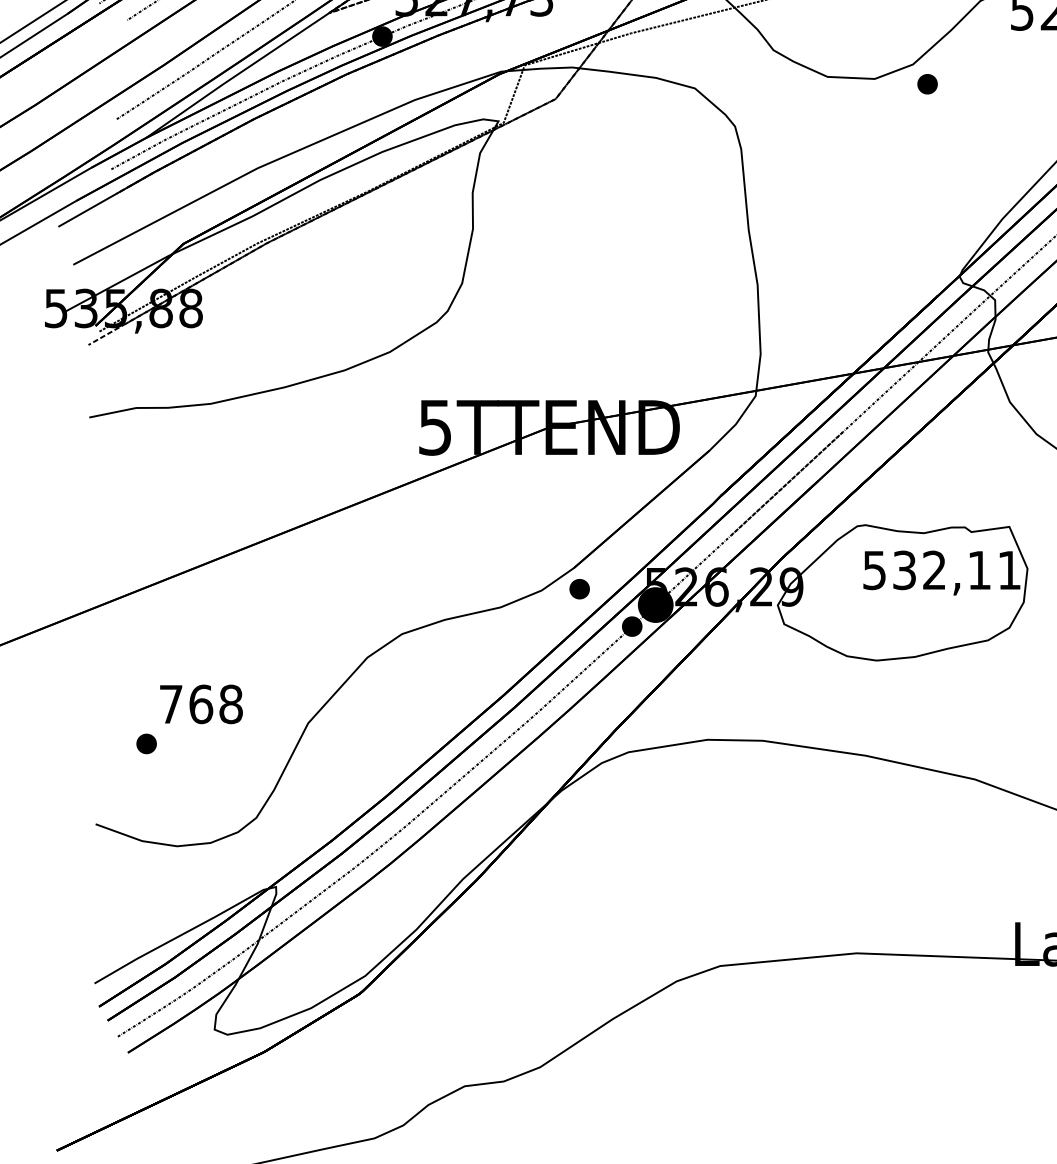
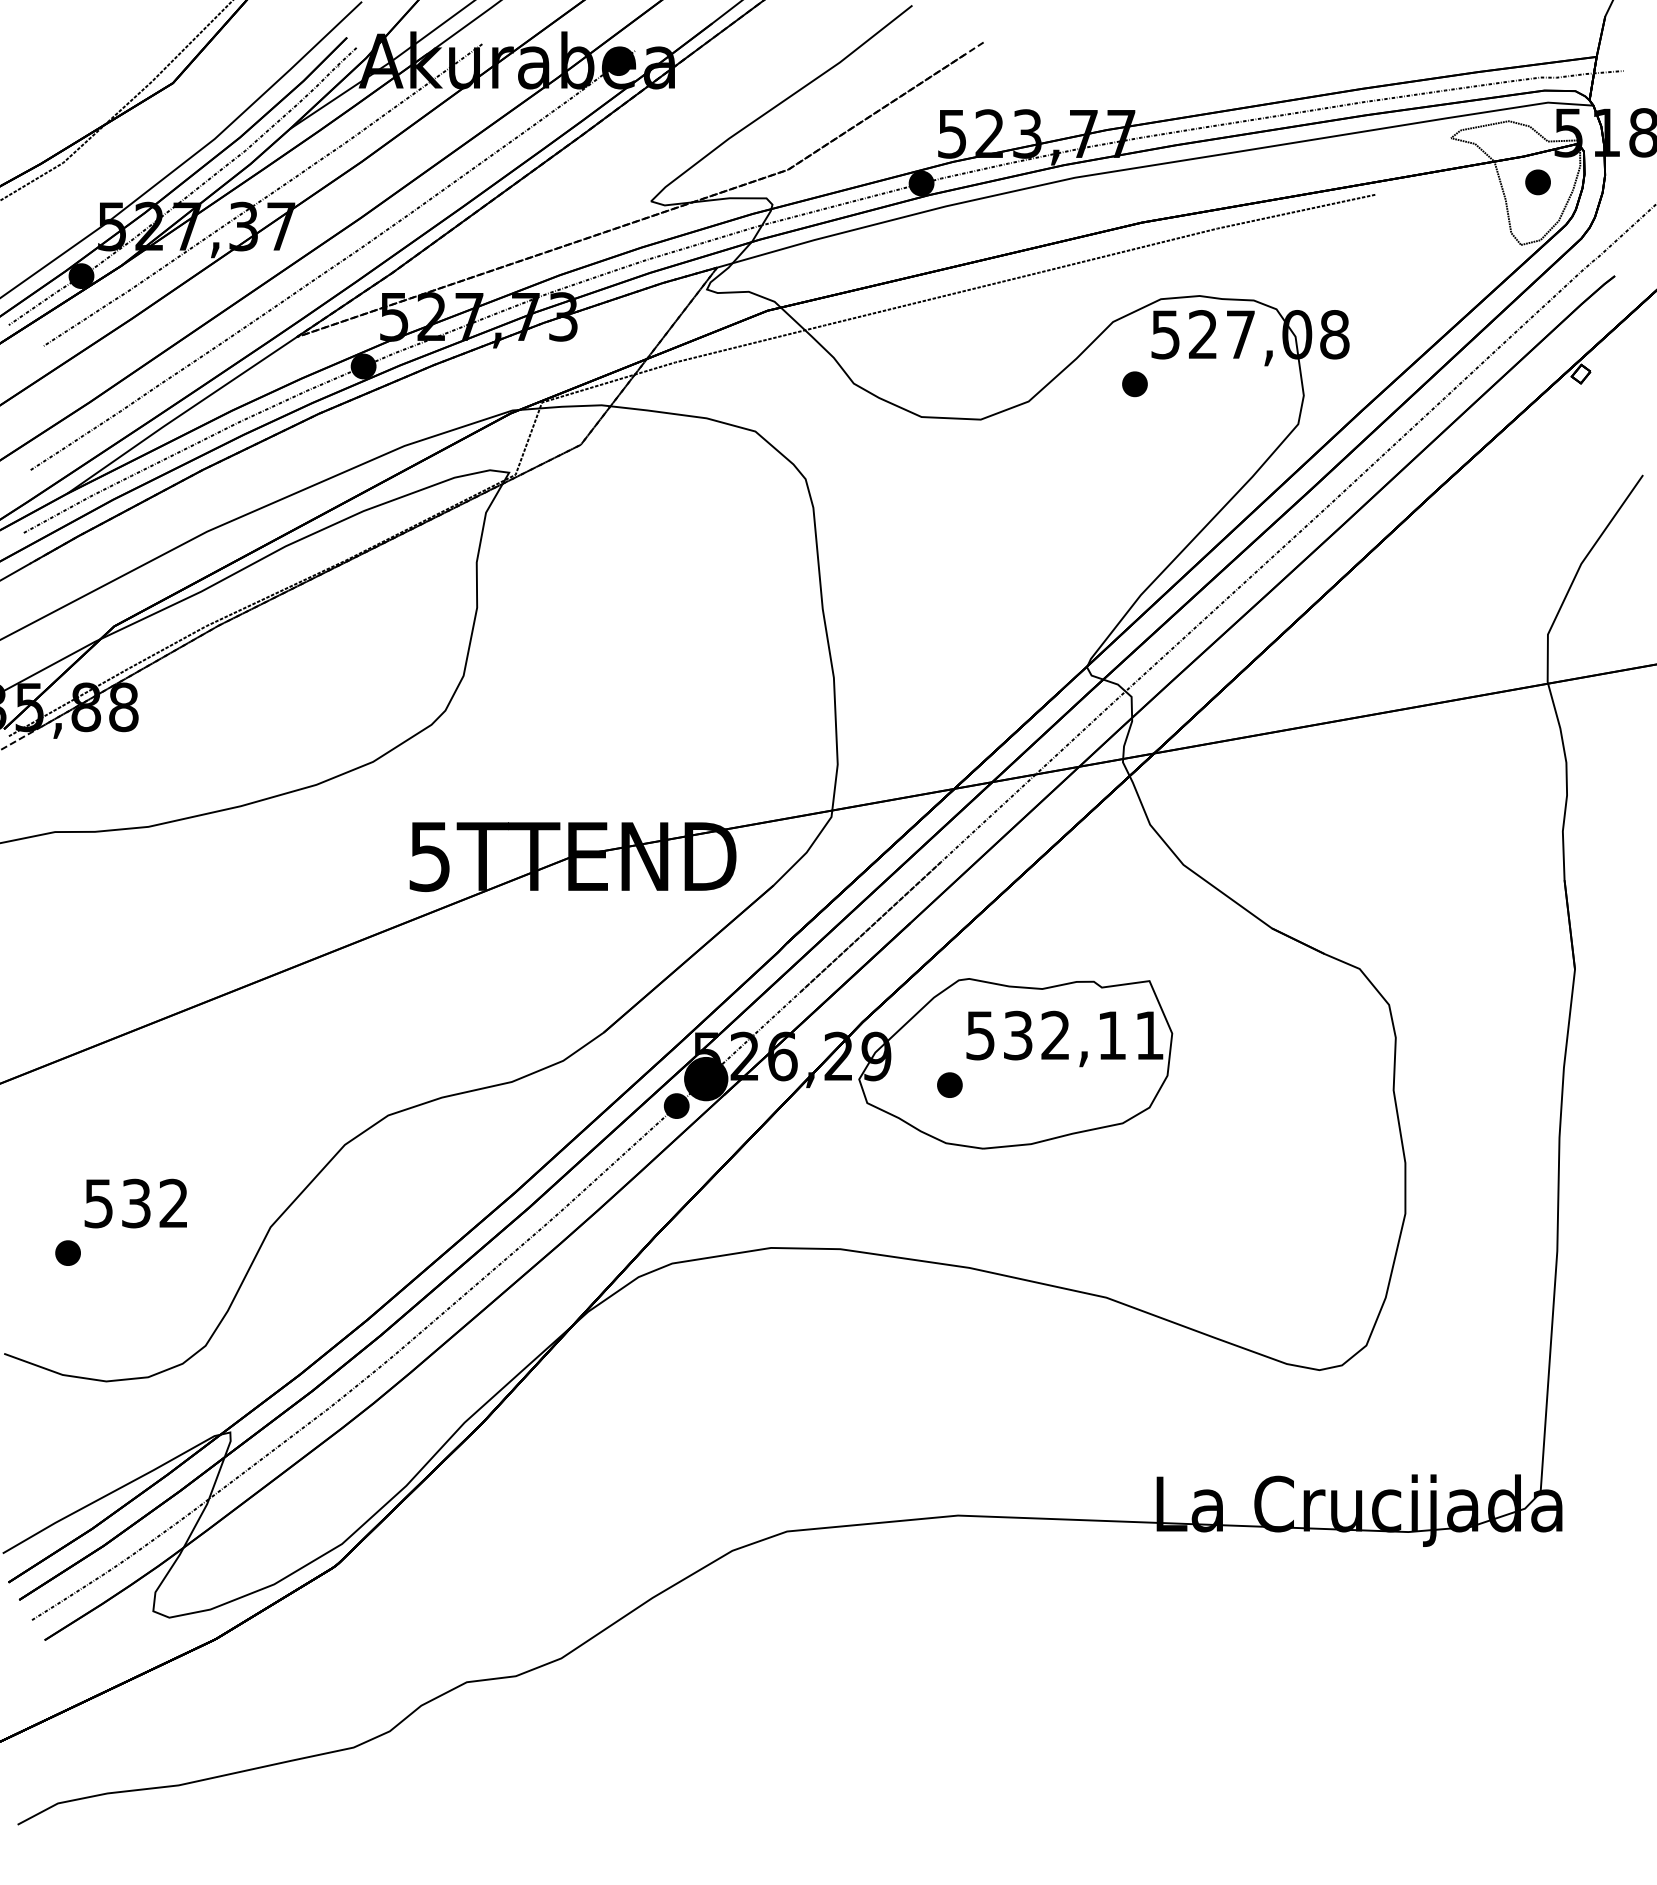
part: (927, 84) -> (1134, 384), moved
part: (579, 588) -> (949, 1084), moved
text: (201, 704) -> (136, 1203), 768 -> 532

